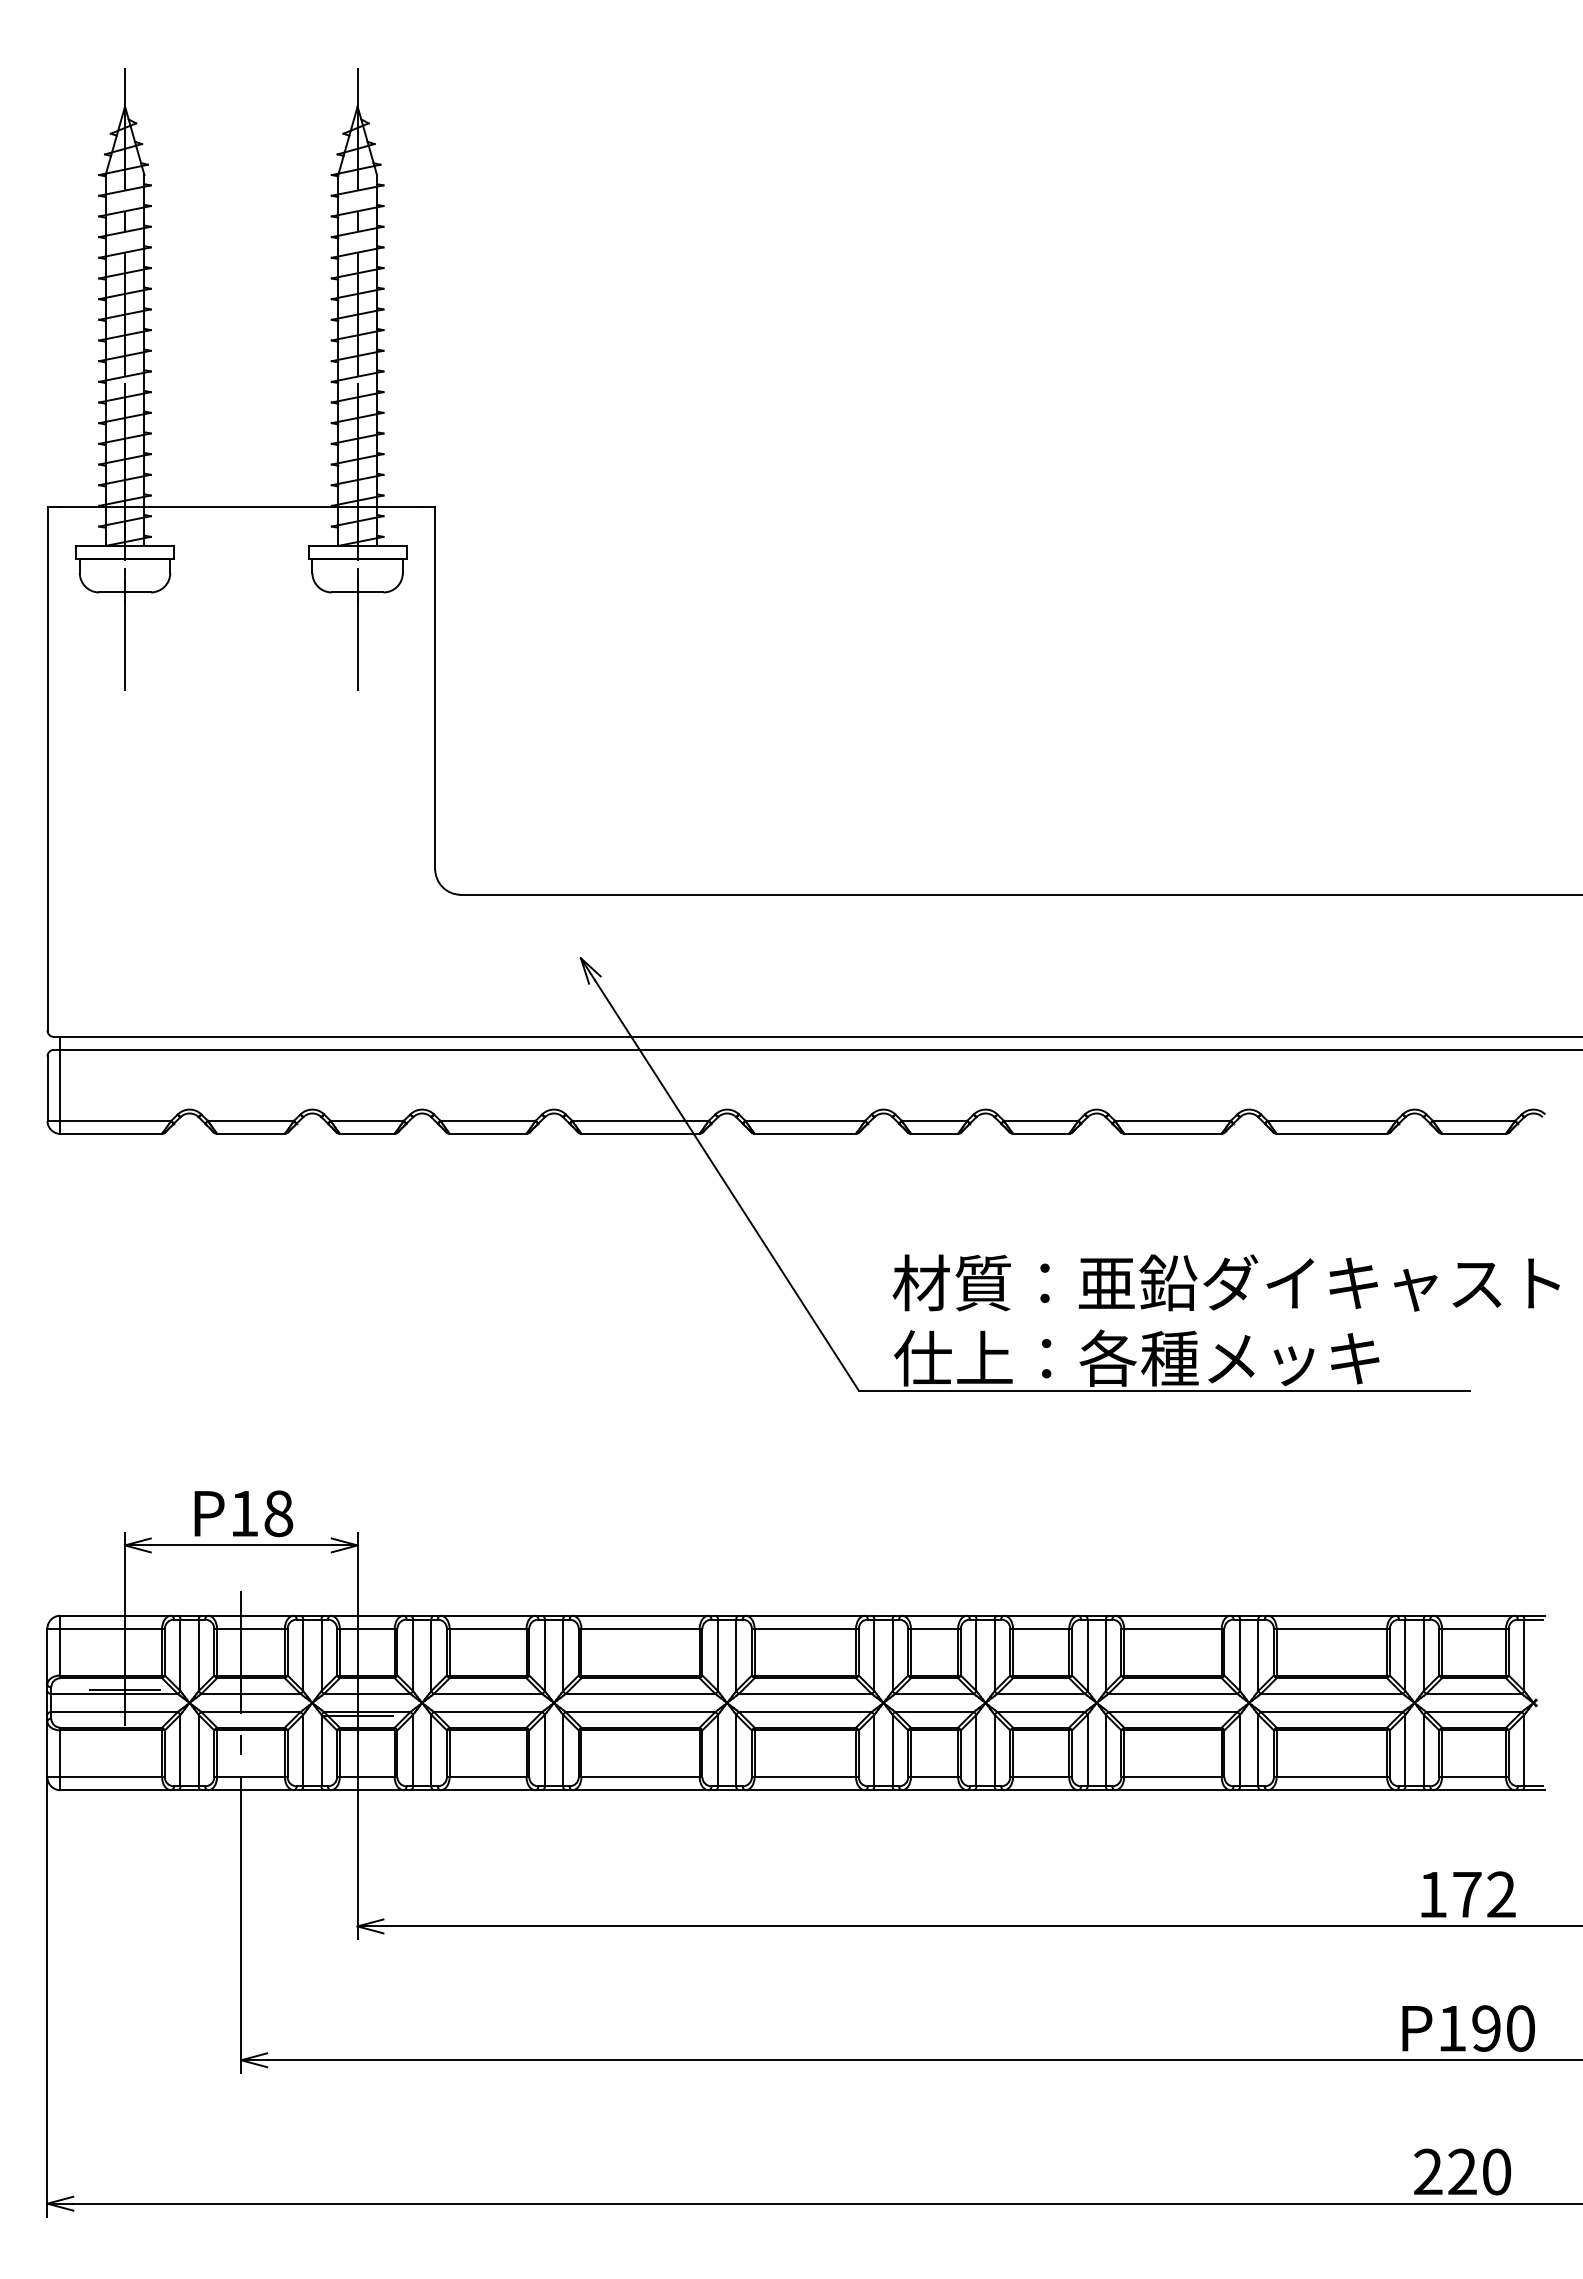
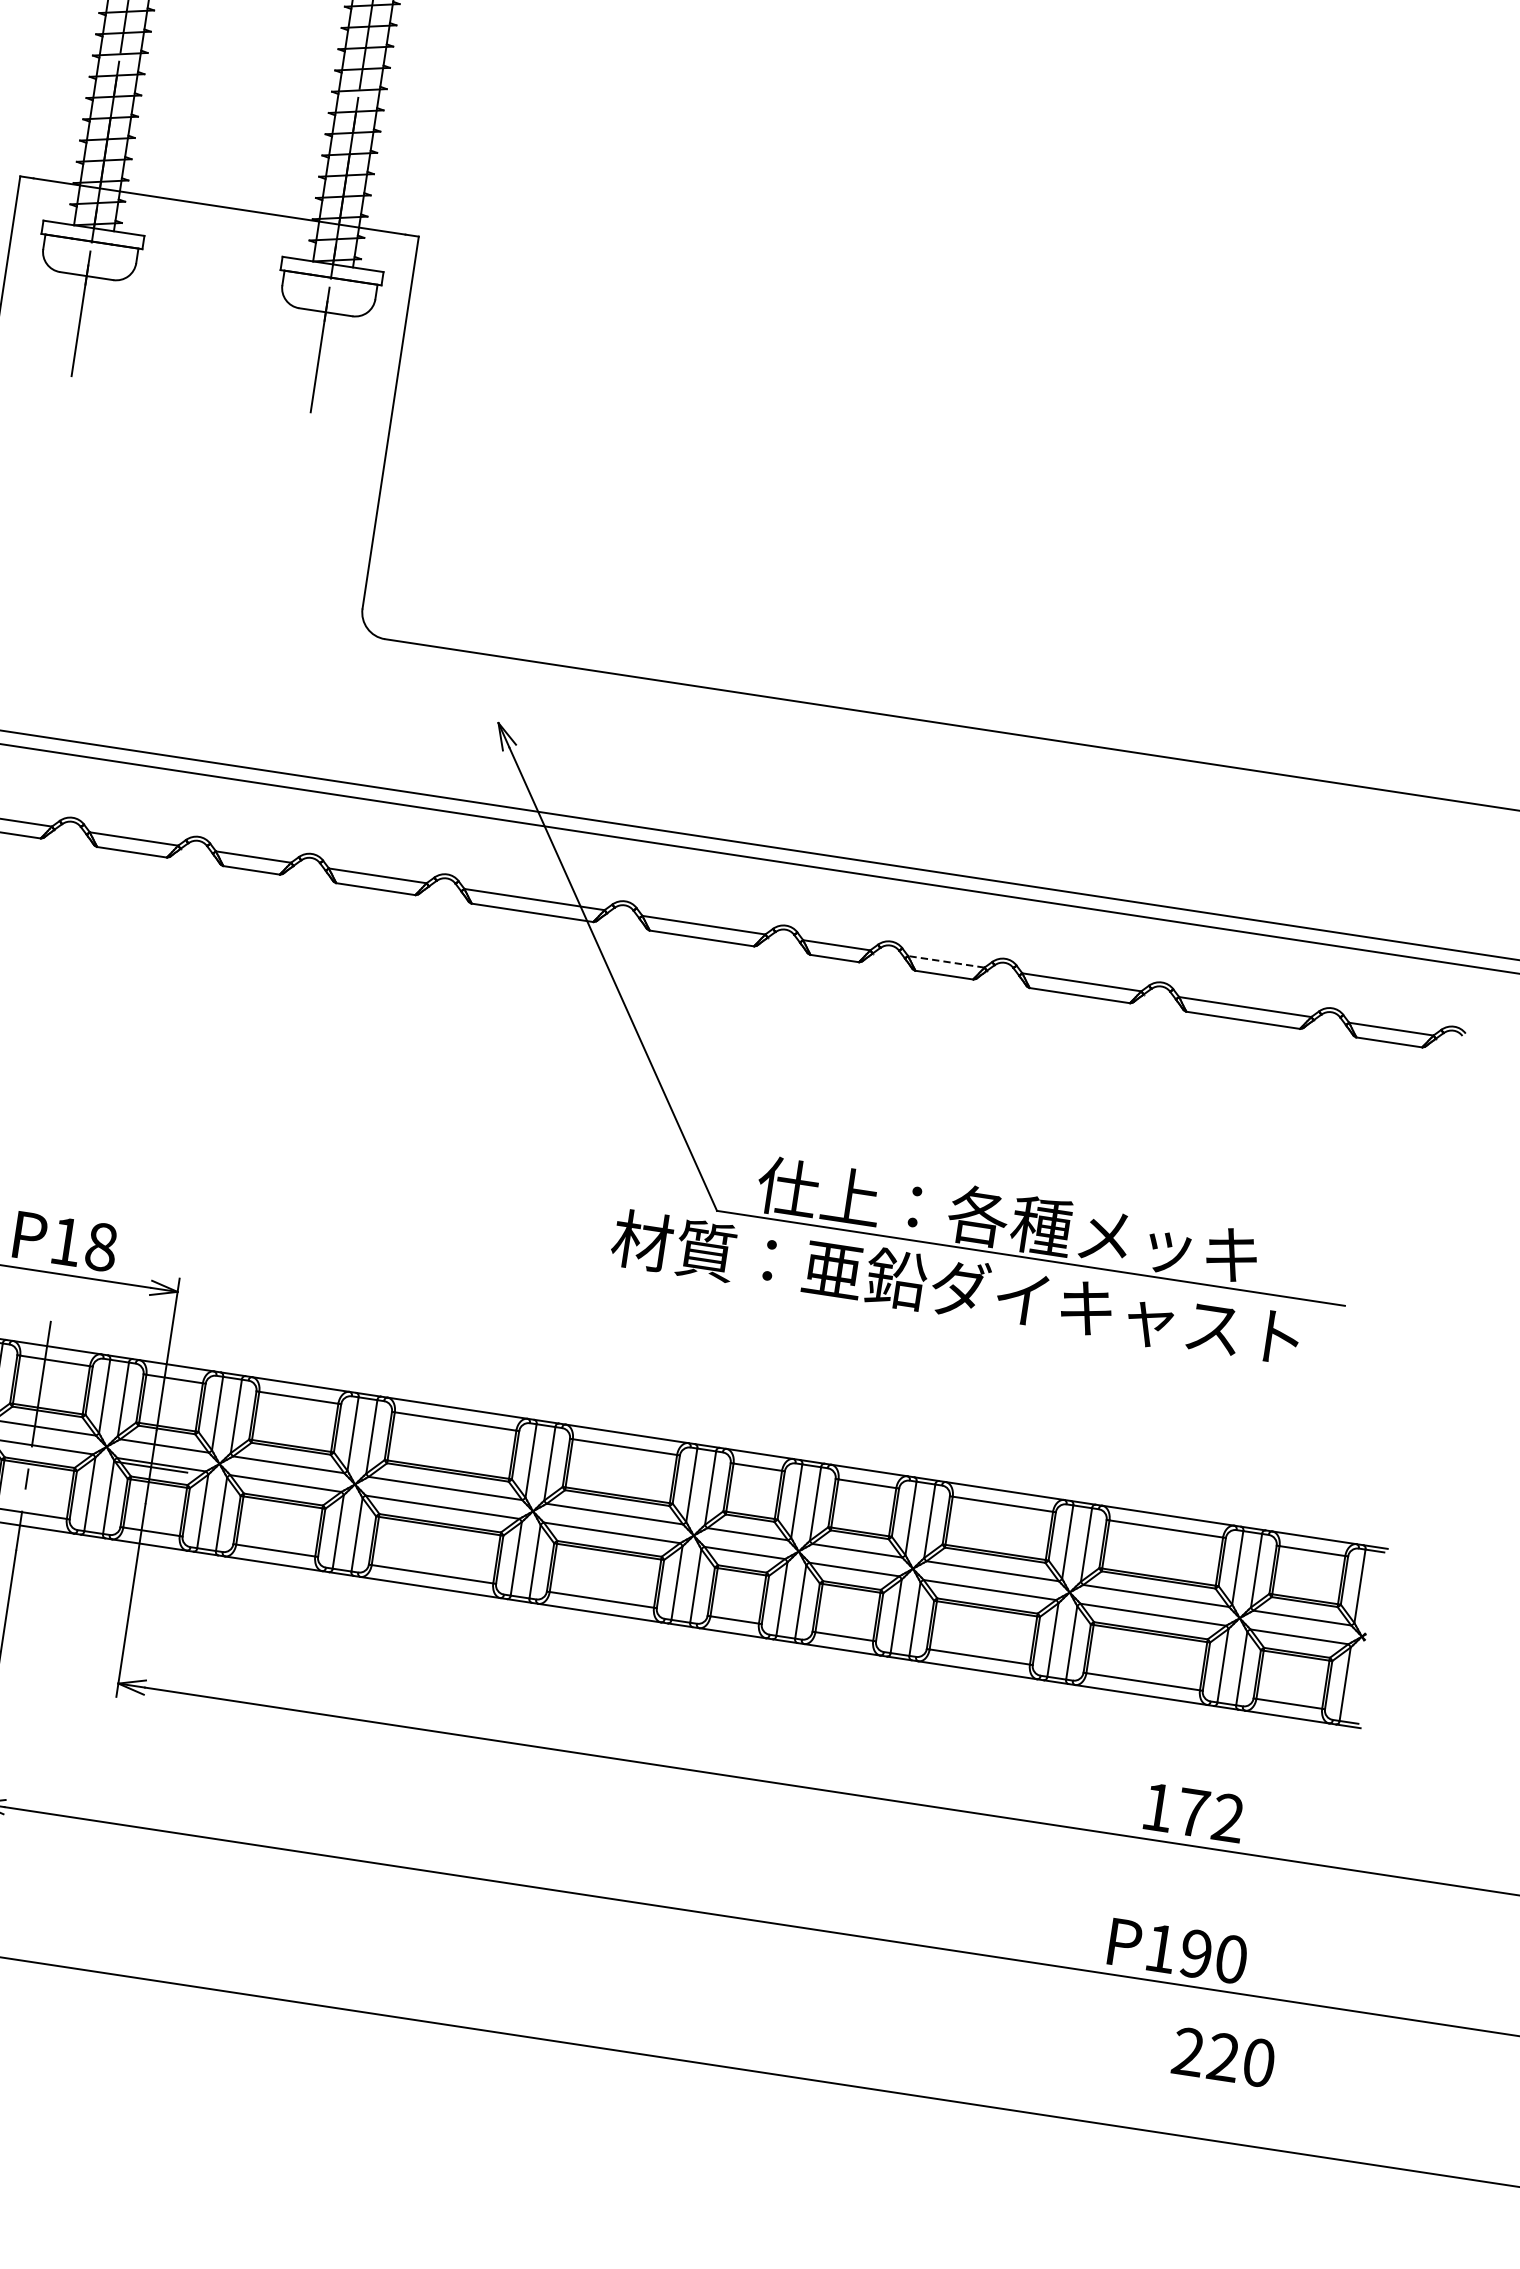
line: (1040, 1120) -> (945, 961), solid -> dashed
text: (1225, 1282) -> (955, 1287), moved
text: (1468, 1894) -> (1194, 1812), moved
text: (1468, 2028) -> (1177, 1951), moved
text: (1462, 2171) -> (1223, 2056), moved

